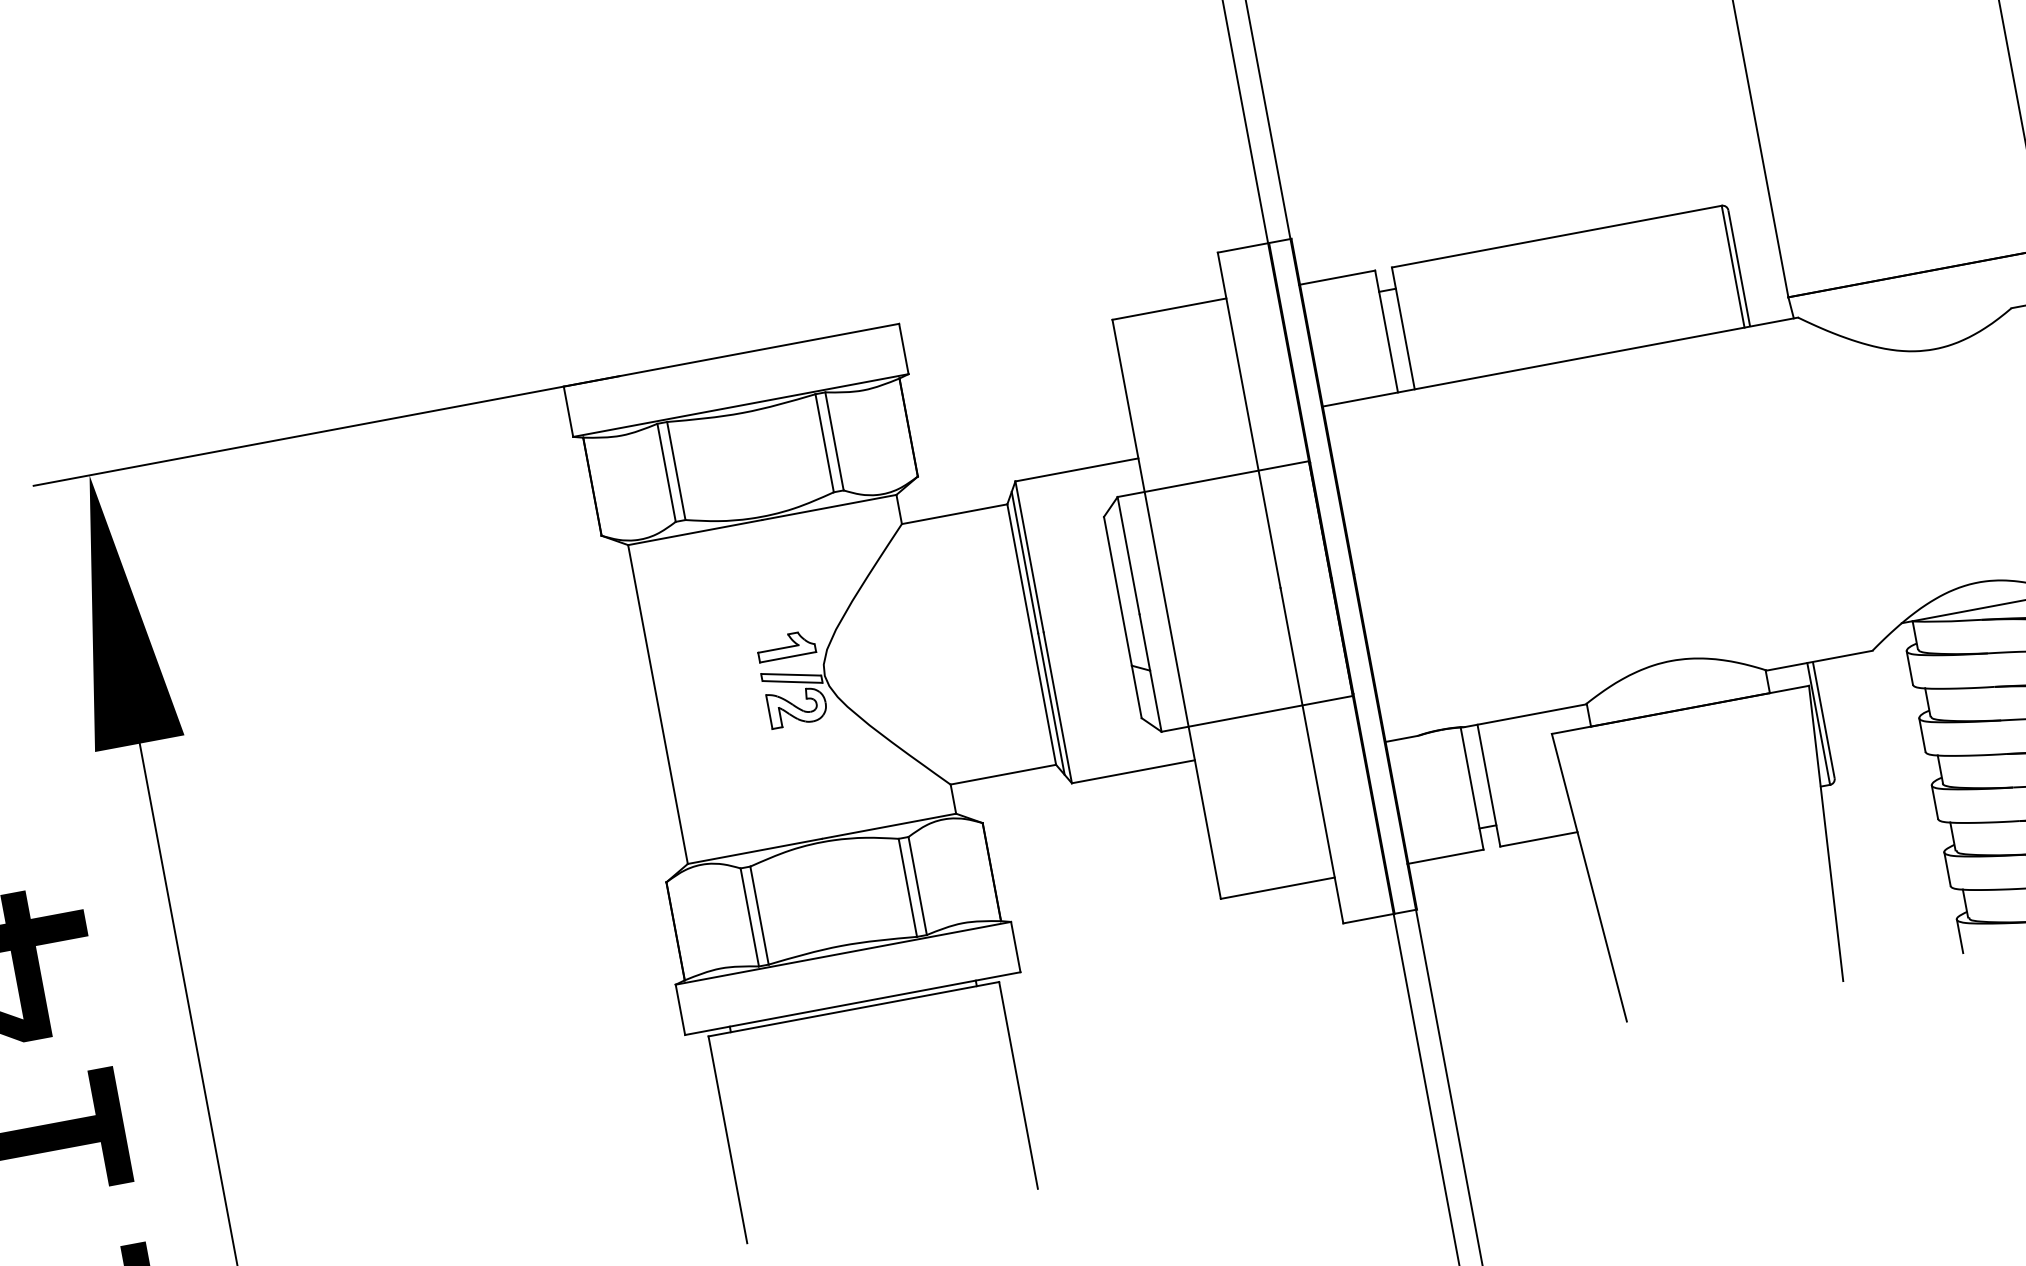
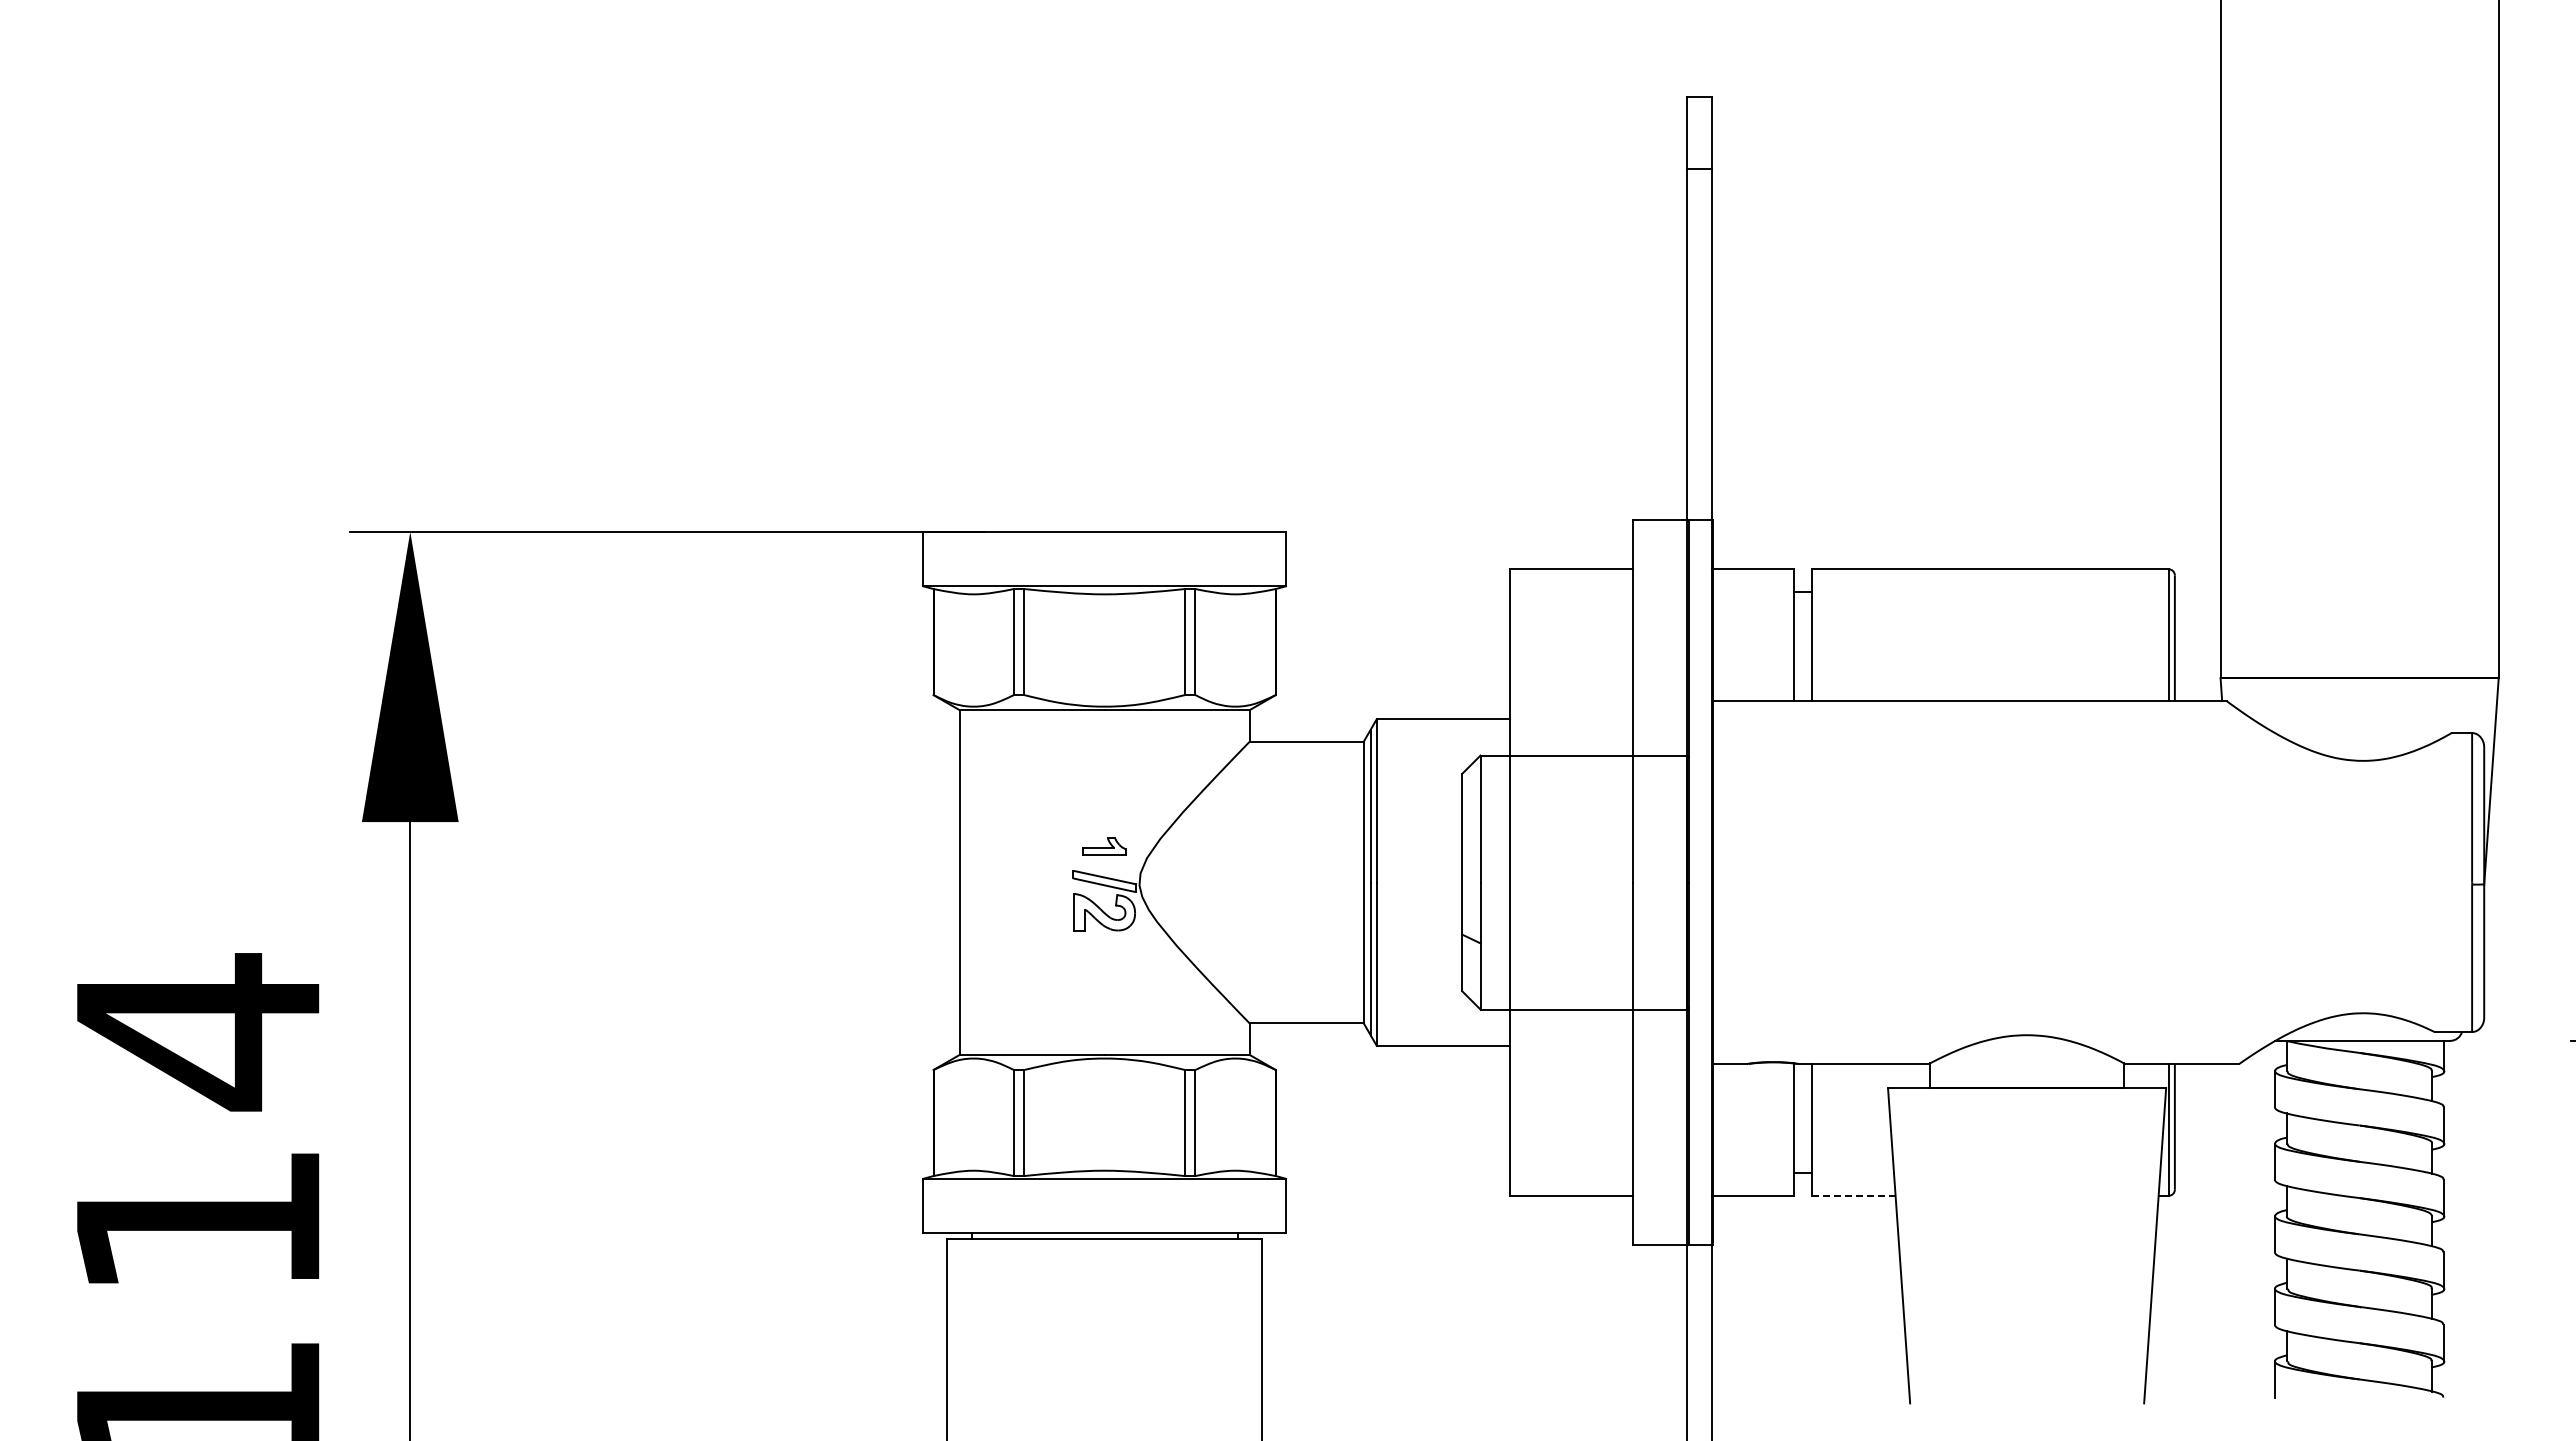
part: (785, 646) -> (1104, 846), size x0.7
line: (1538, 839) -> (1853, 1195), solid -> dashed

